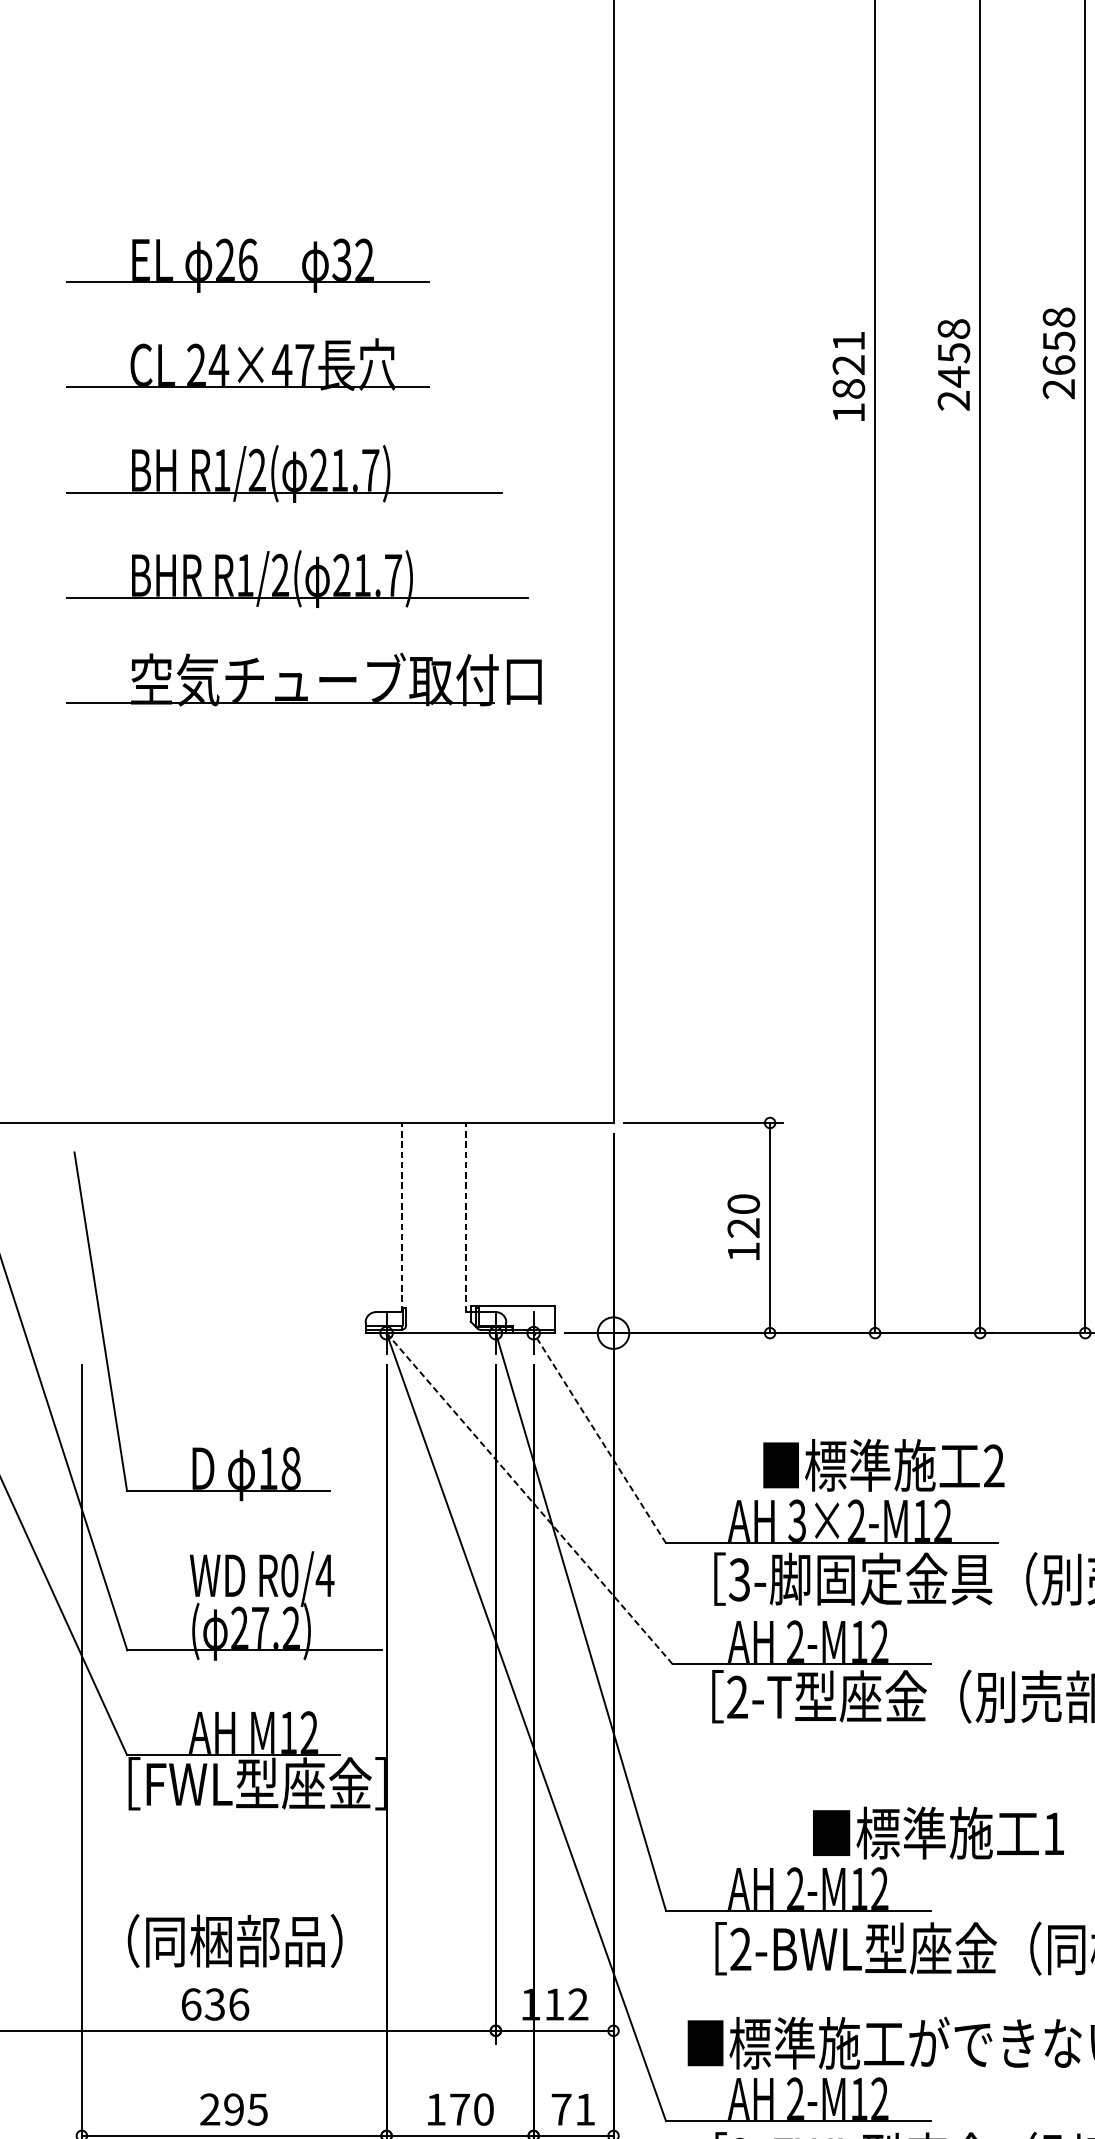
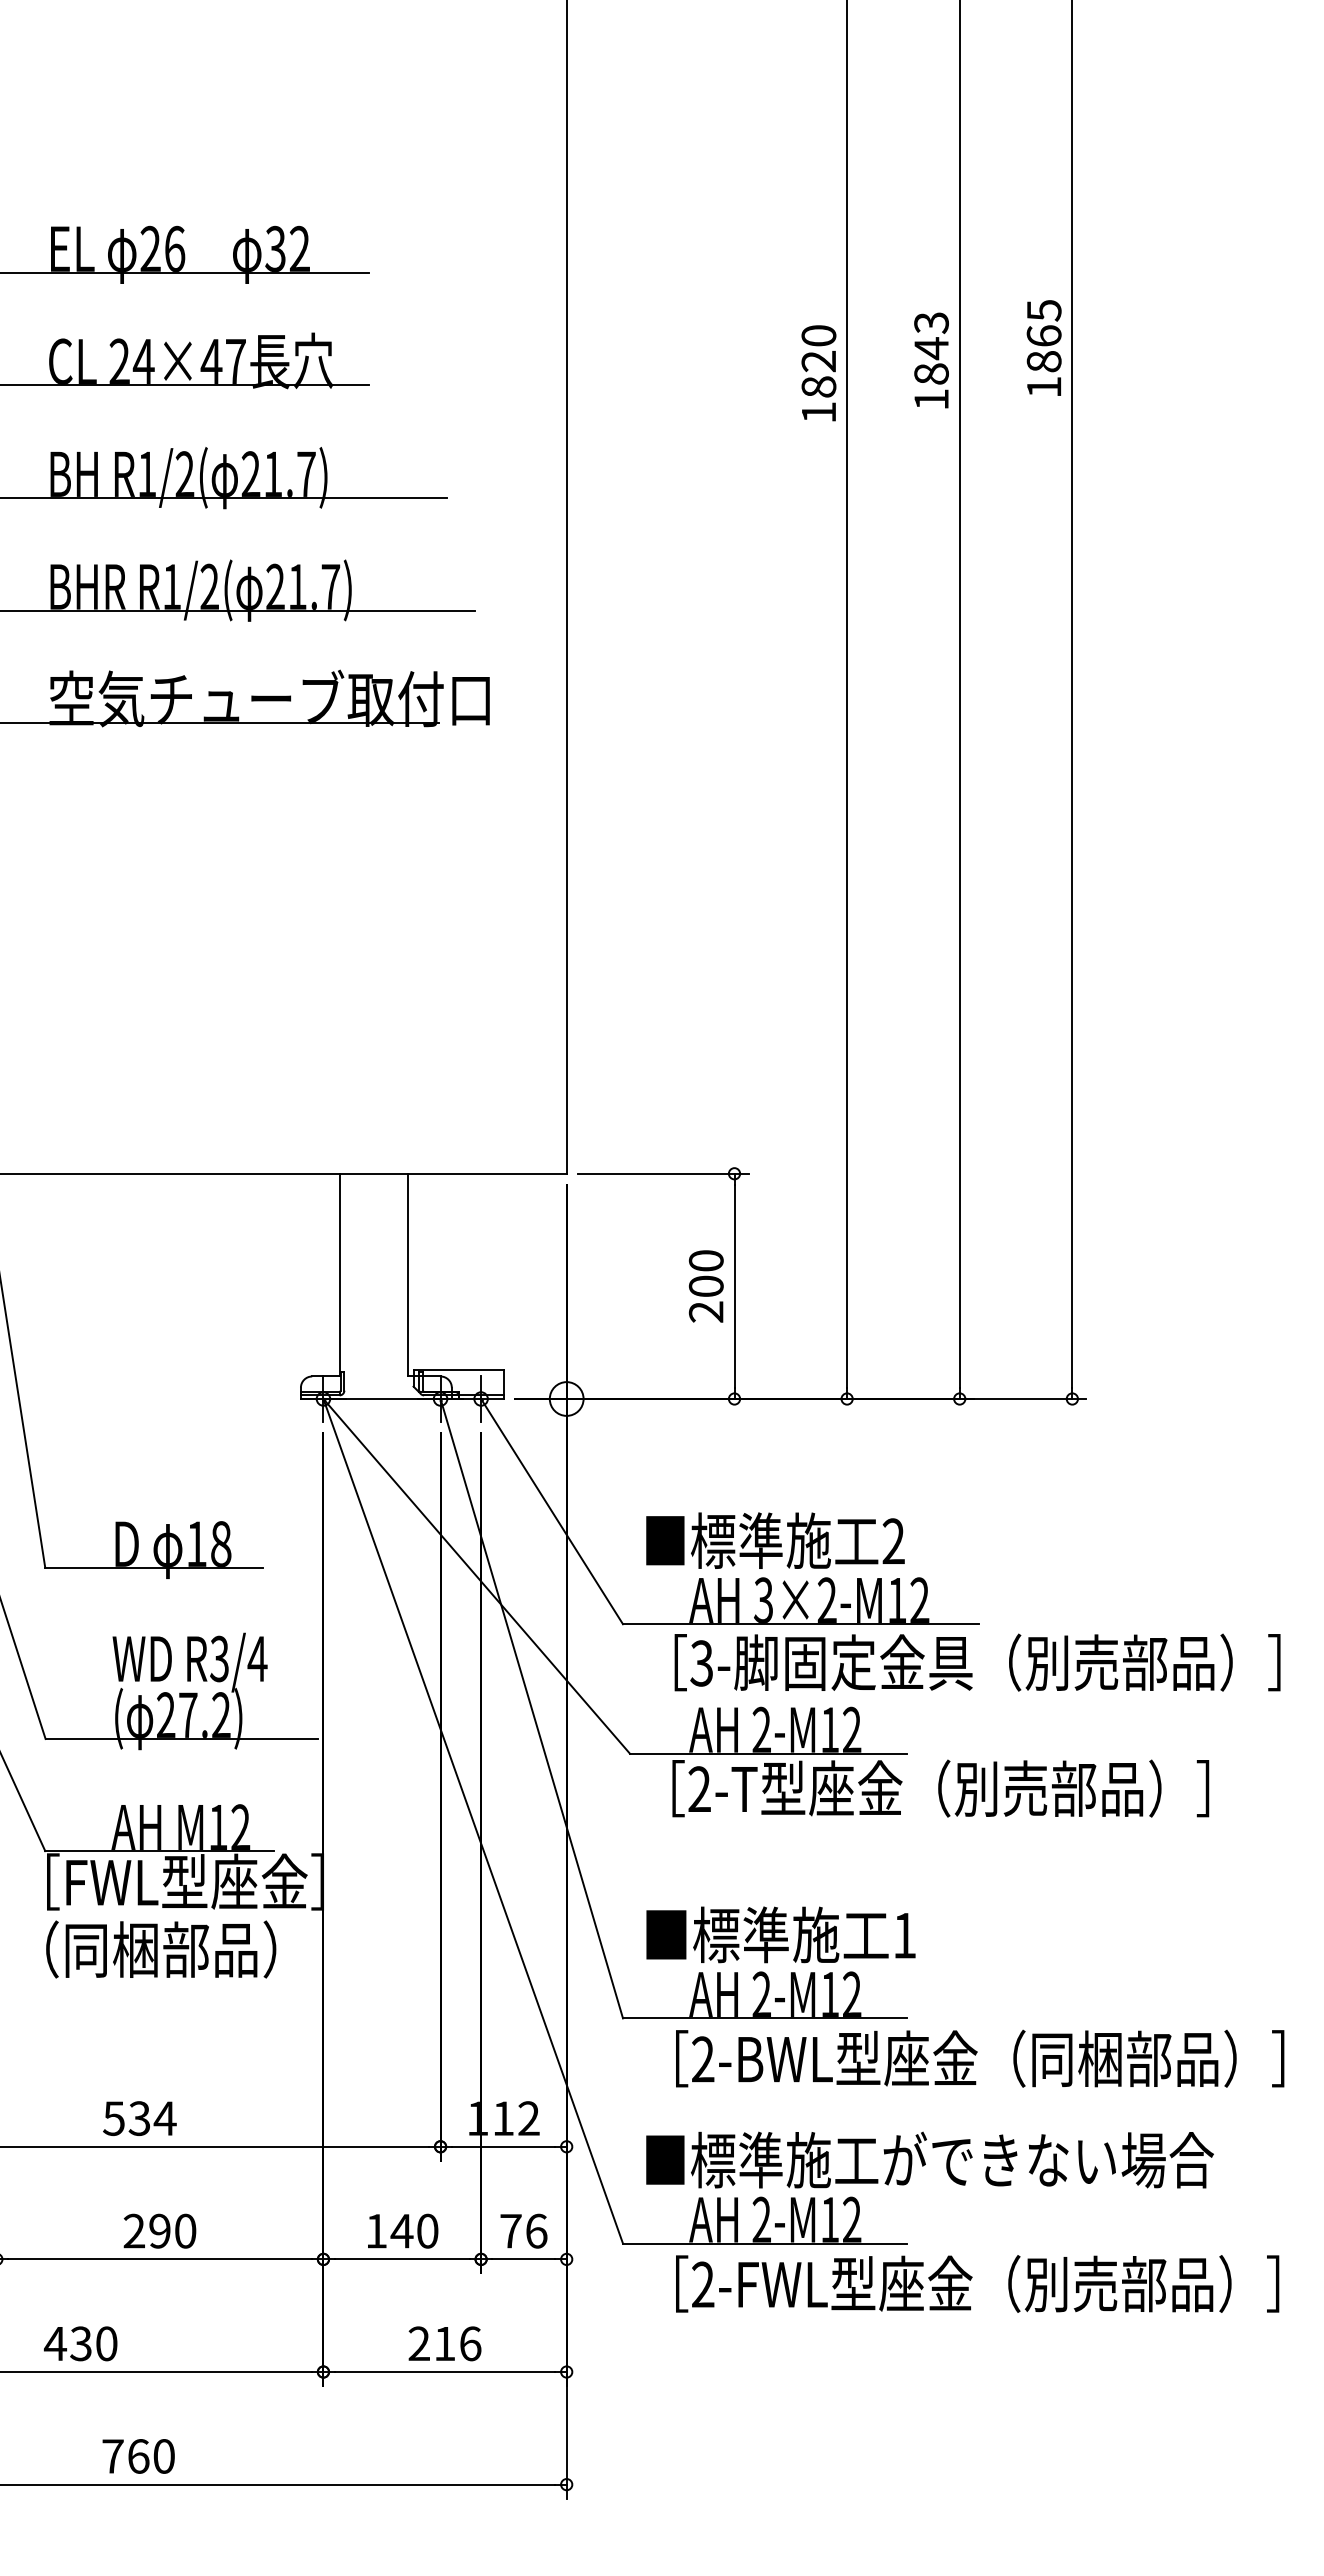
text: (848, 340) -> (818, 335), 1821 -> 1820
text: (1058, 353) -> (1043, 348), 2658 -> 1865
text: (953, 365) -> (931, 361), 2458 -> 1843
line: (401, 1216) -> (339, 1274), dashed -> solid
line: (465, 1216) -> (408, 1274), dashed -> solid
text: (743, 1239) -> (705, 1298), 120 -> 200
line: (599, 1438) -> (551, 1511), dashed -> solid
text: (883, 1465) -> (775, 1540), moved
line: (529, 1498) -> (476, 1576), dashed -> solid
text: (289, 1575) -> (219, 1658), R0/4 -> R3/4
text: (938, 1832) -> (780, 1934), moved
text: (235, 1940) -> (161, 1949), moved
text: (214, 2004) -> (139, 2118), 636 -> 534
text: (257, 2108) -> (185, 2230), 295 -> 290
text: (585, 2108) -> (536, 2230), 71 -> 76
text: (459, 2109) -> (401, 2231), 170 -> 140

